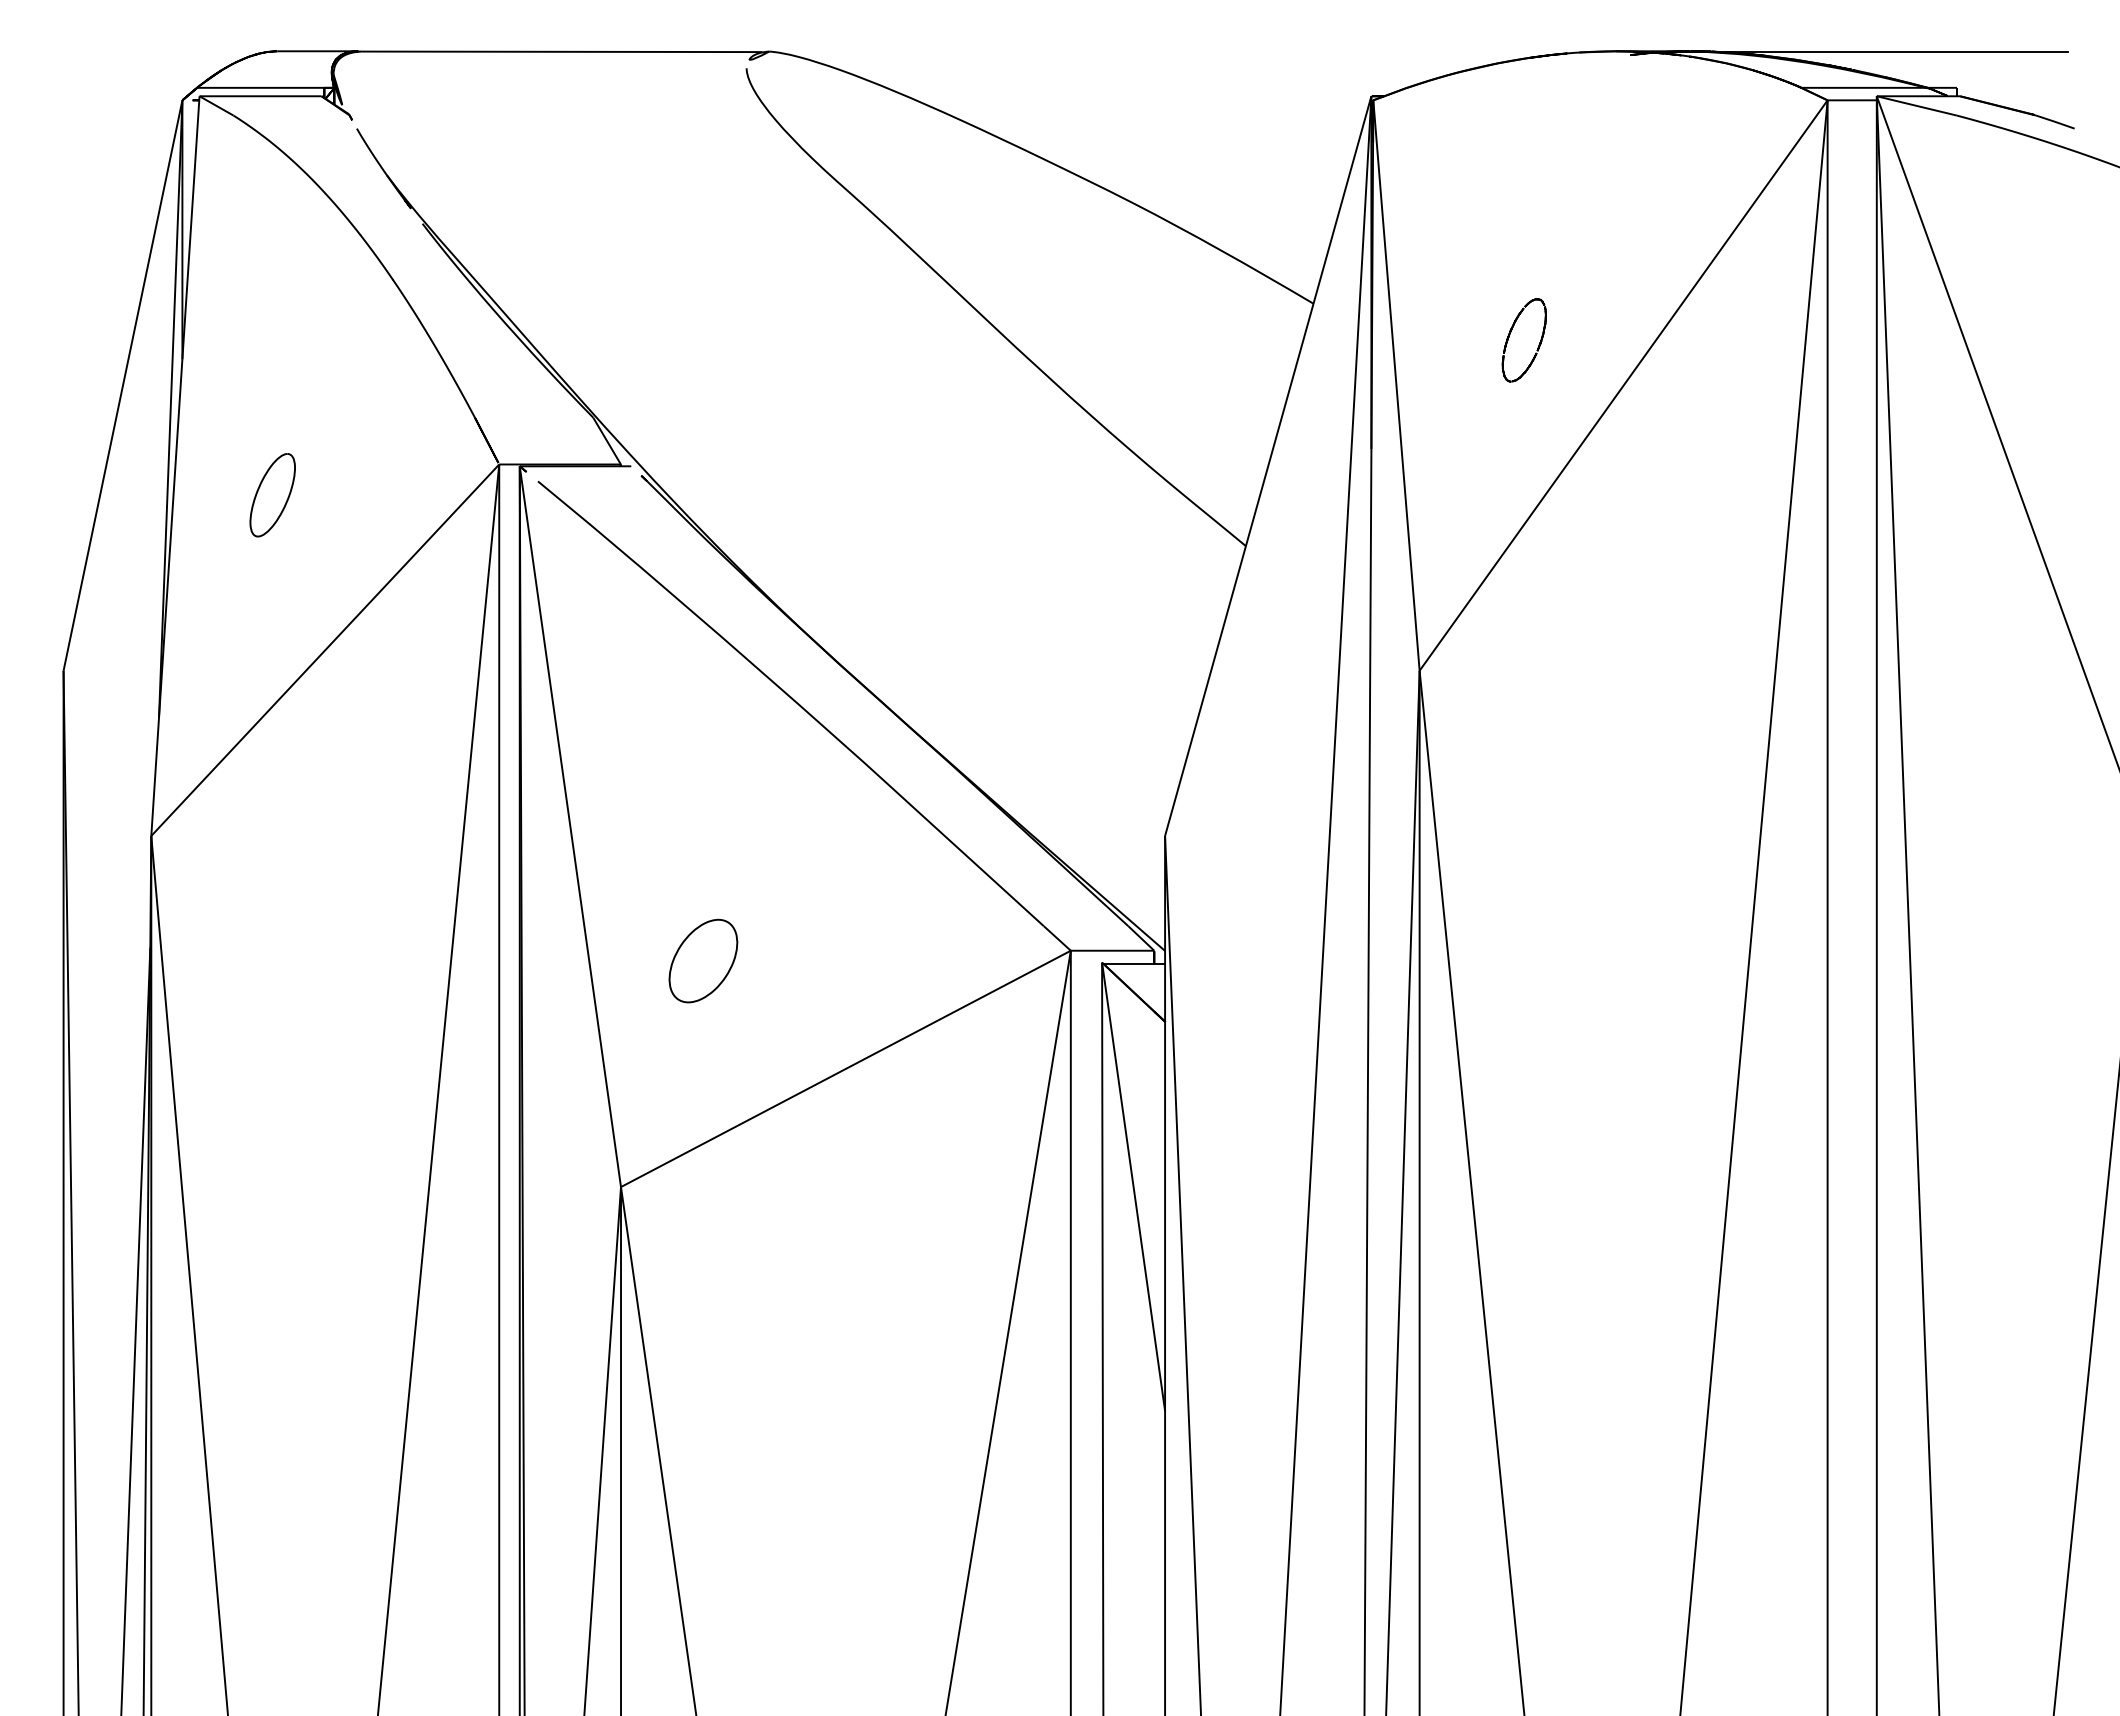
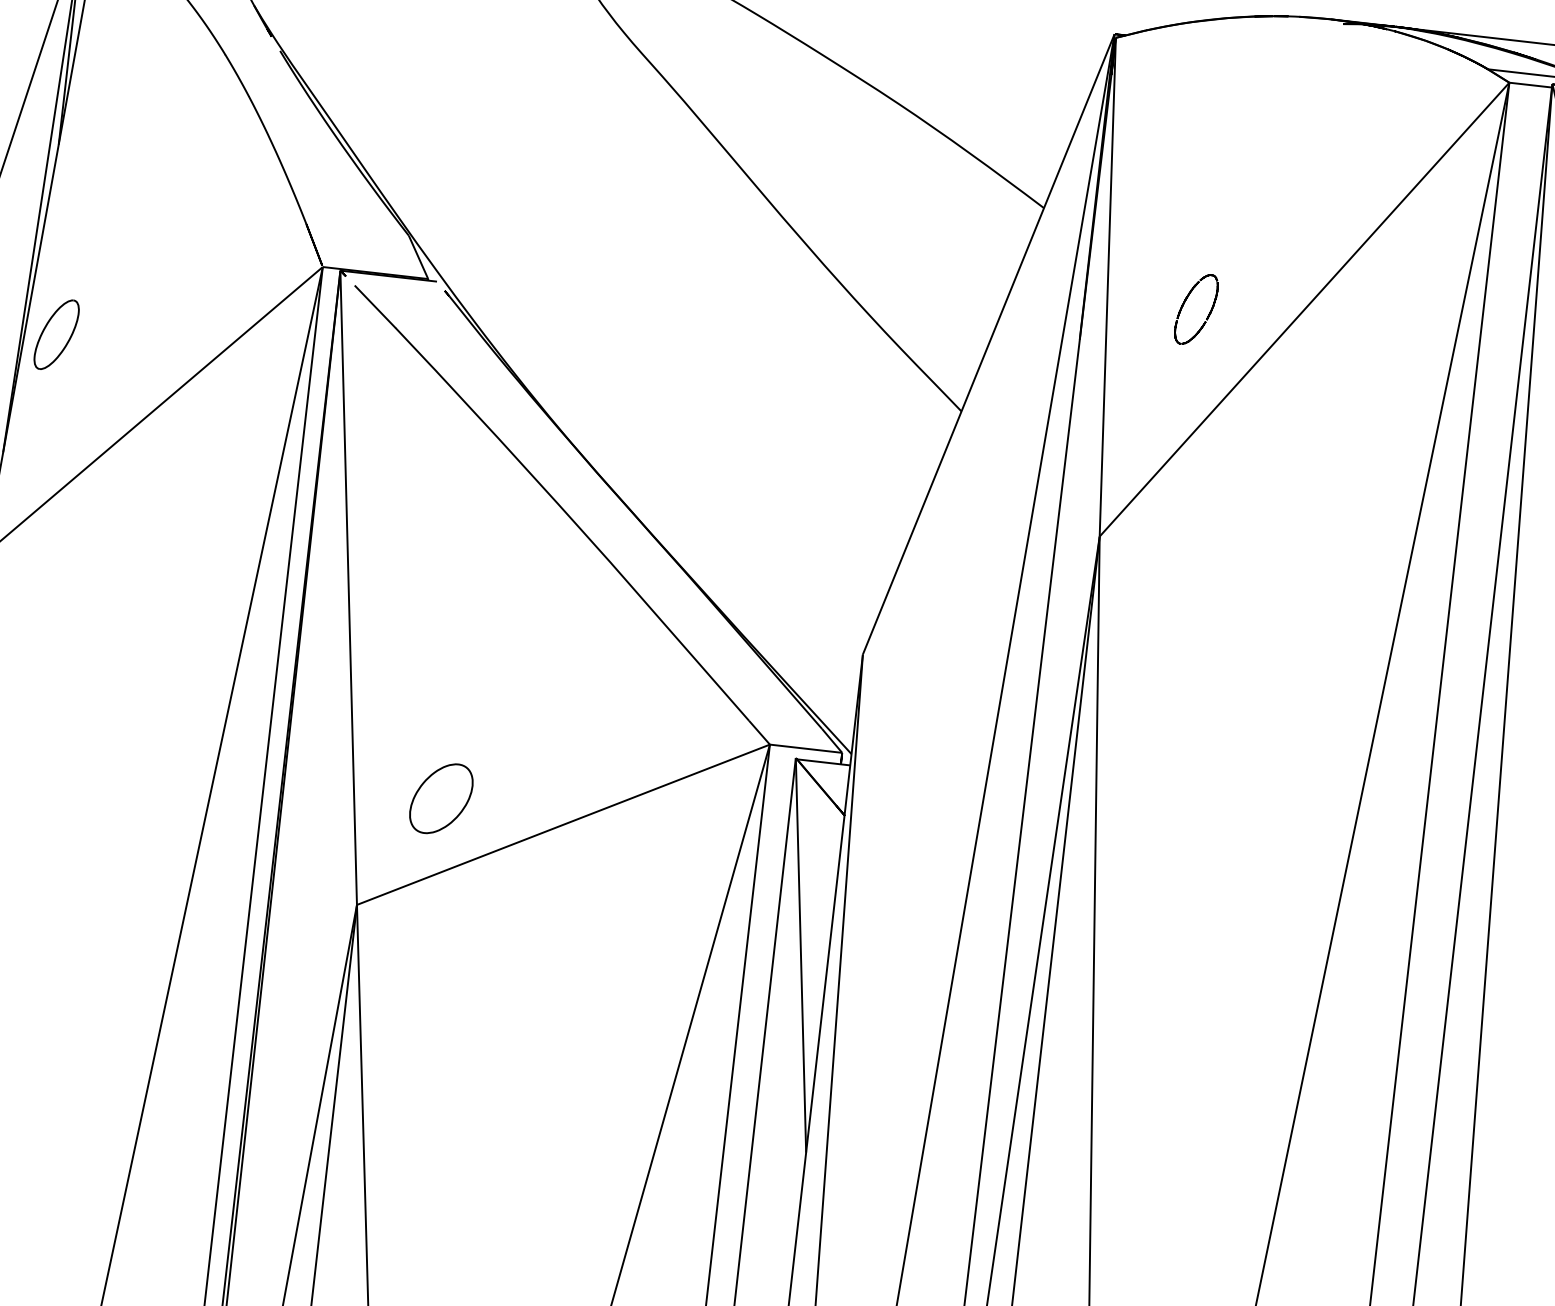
part: (1510, 334) -> (1184, 302), moved
part: (272, 495) -> (56, 334), moved
part: (703, 960) -> (441, 798), moved

